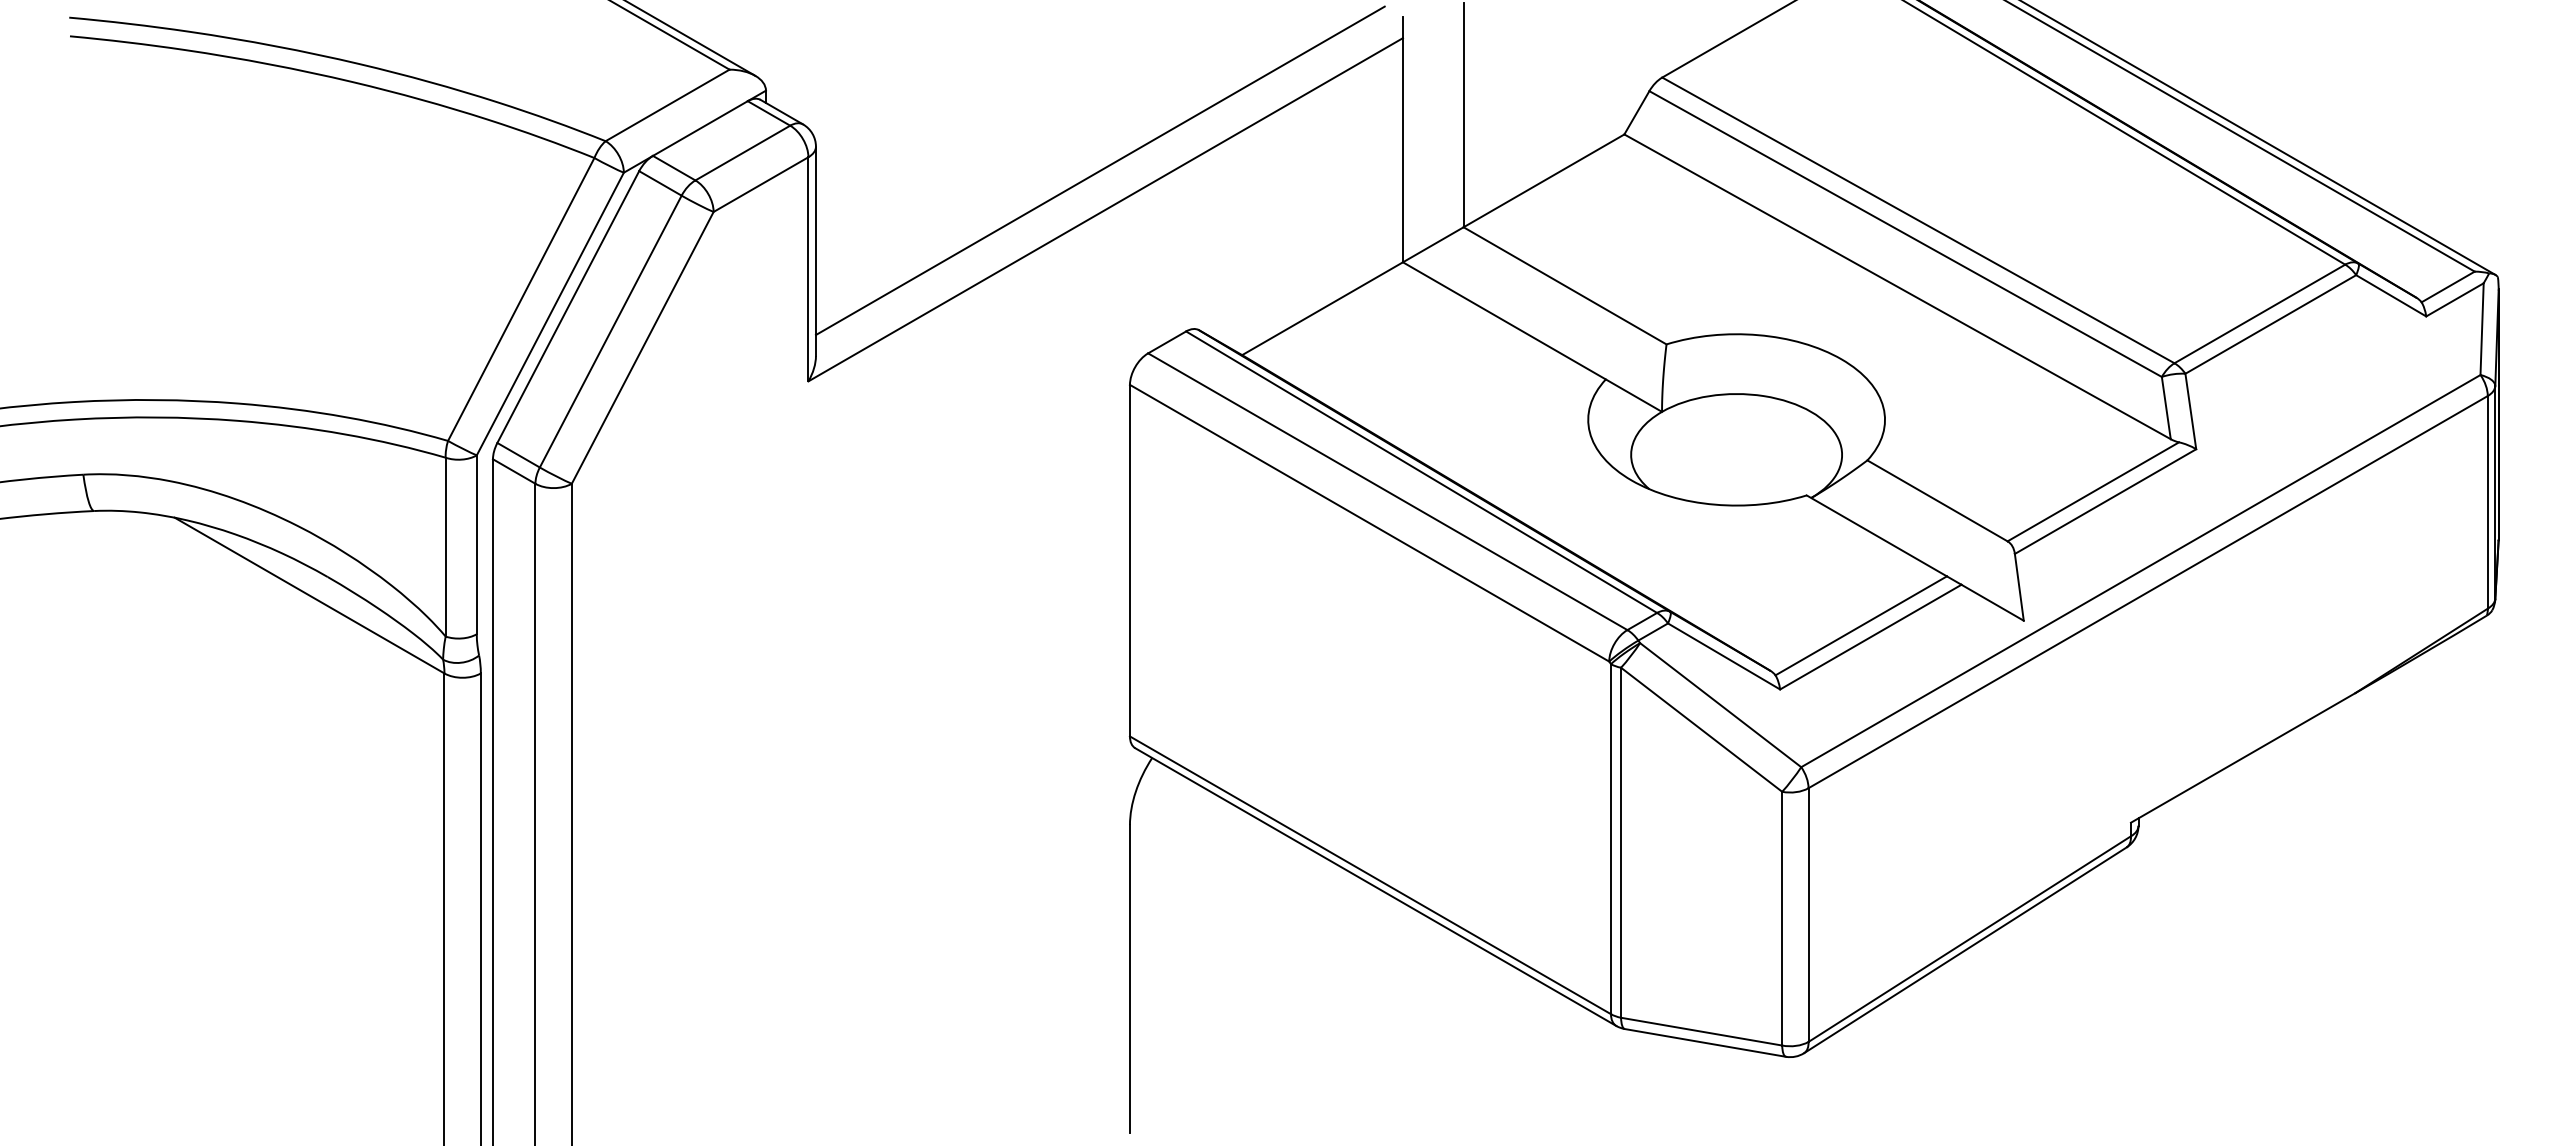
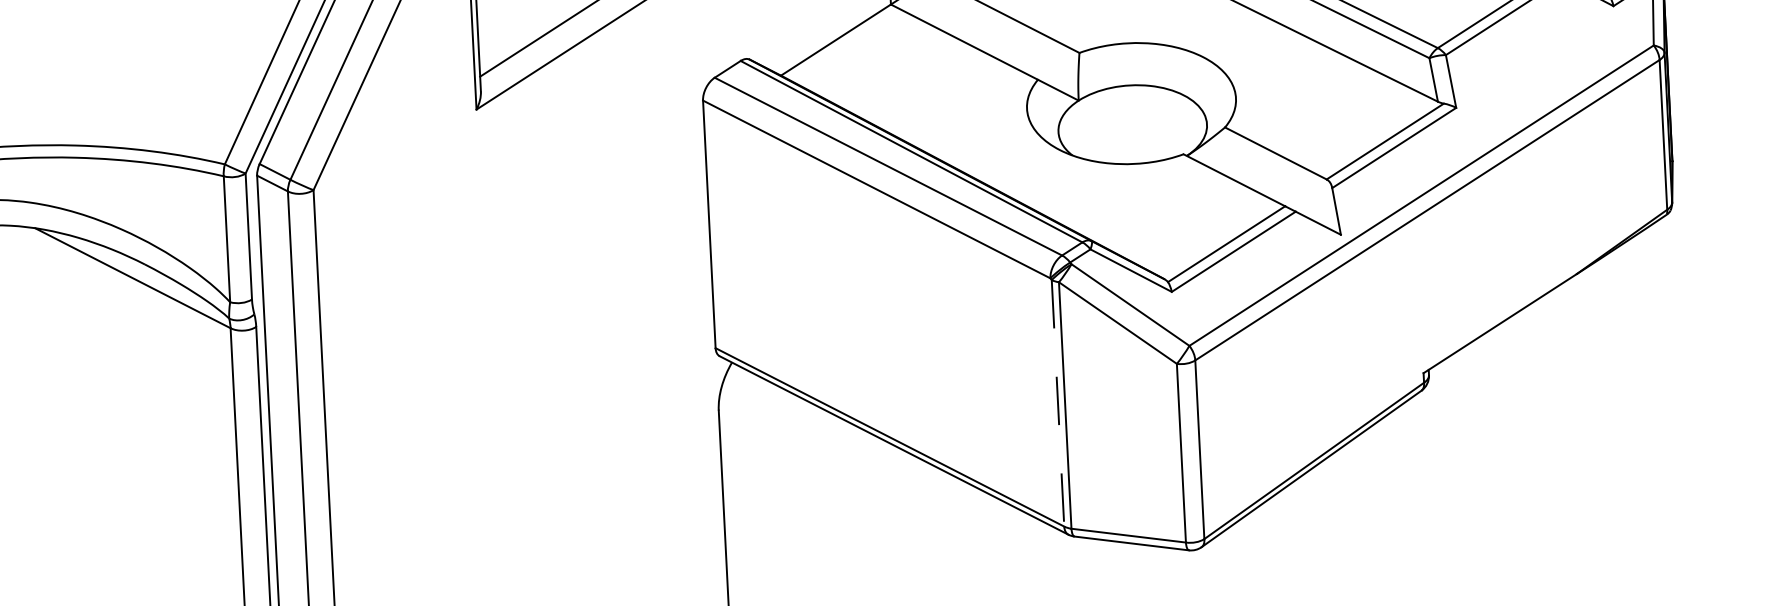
line: (1611, 839) -> (1058, 403), solid -> dashed

